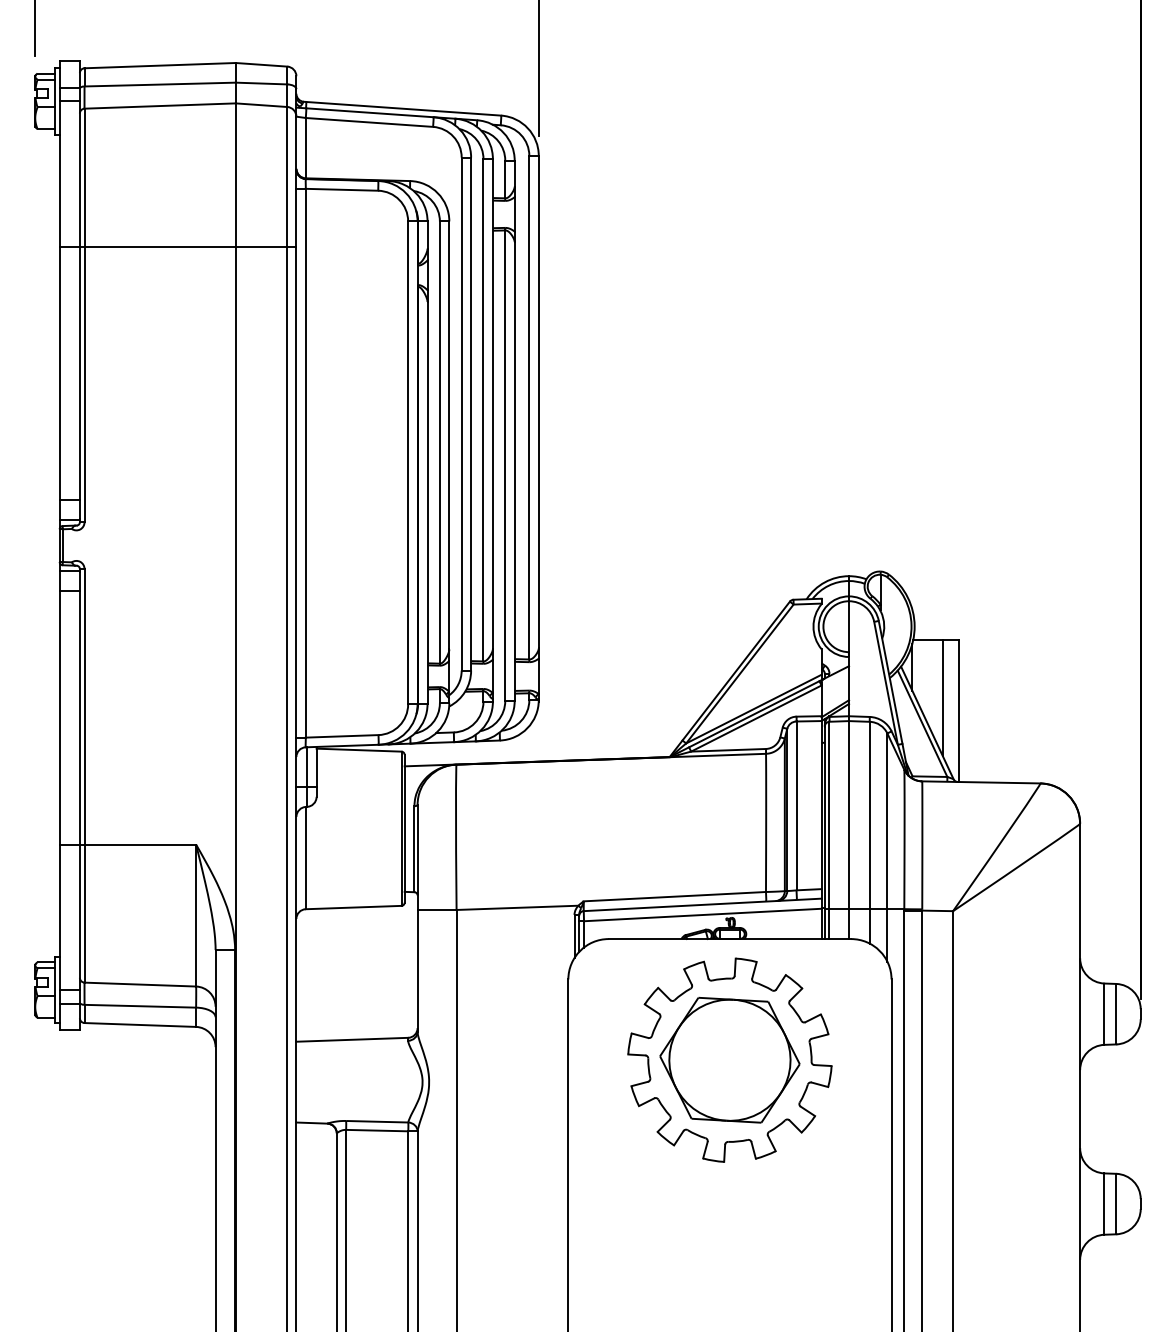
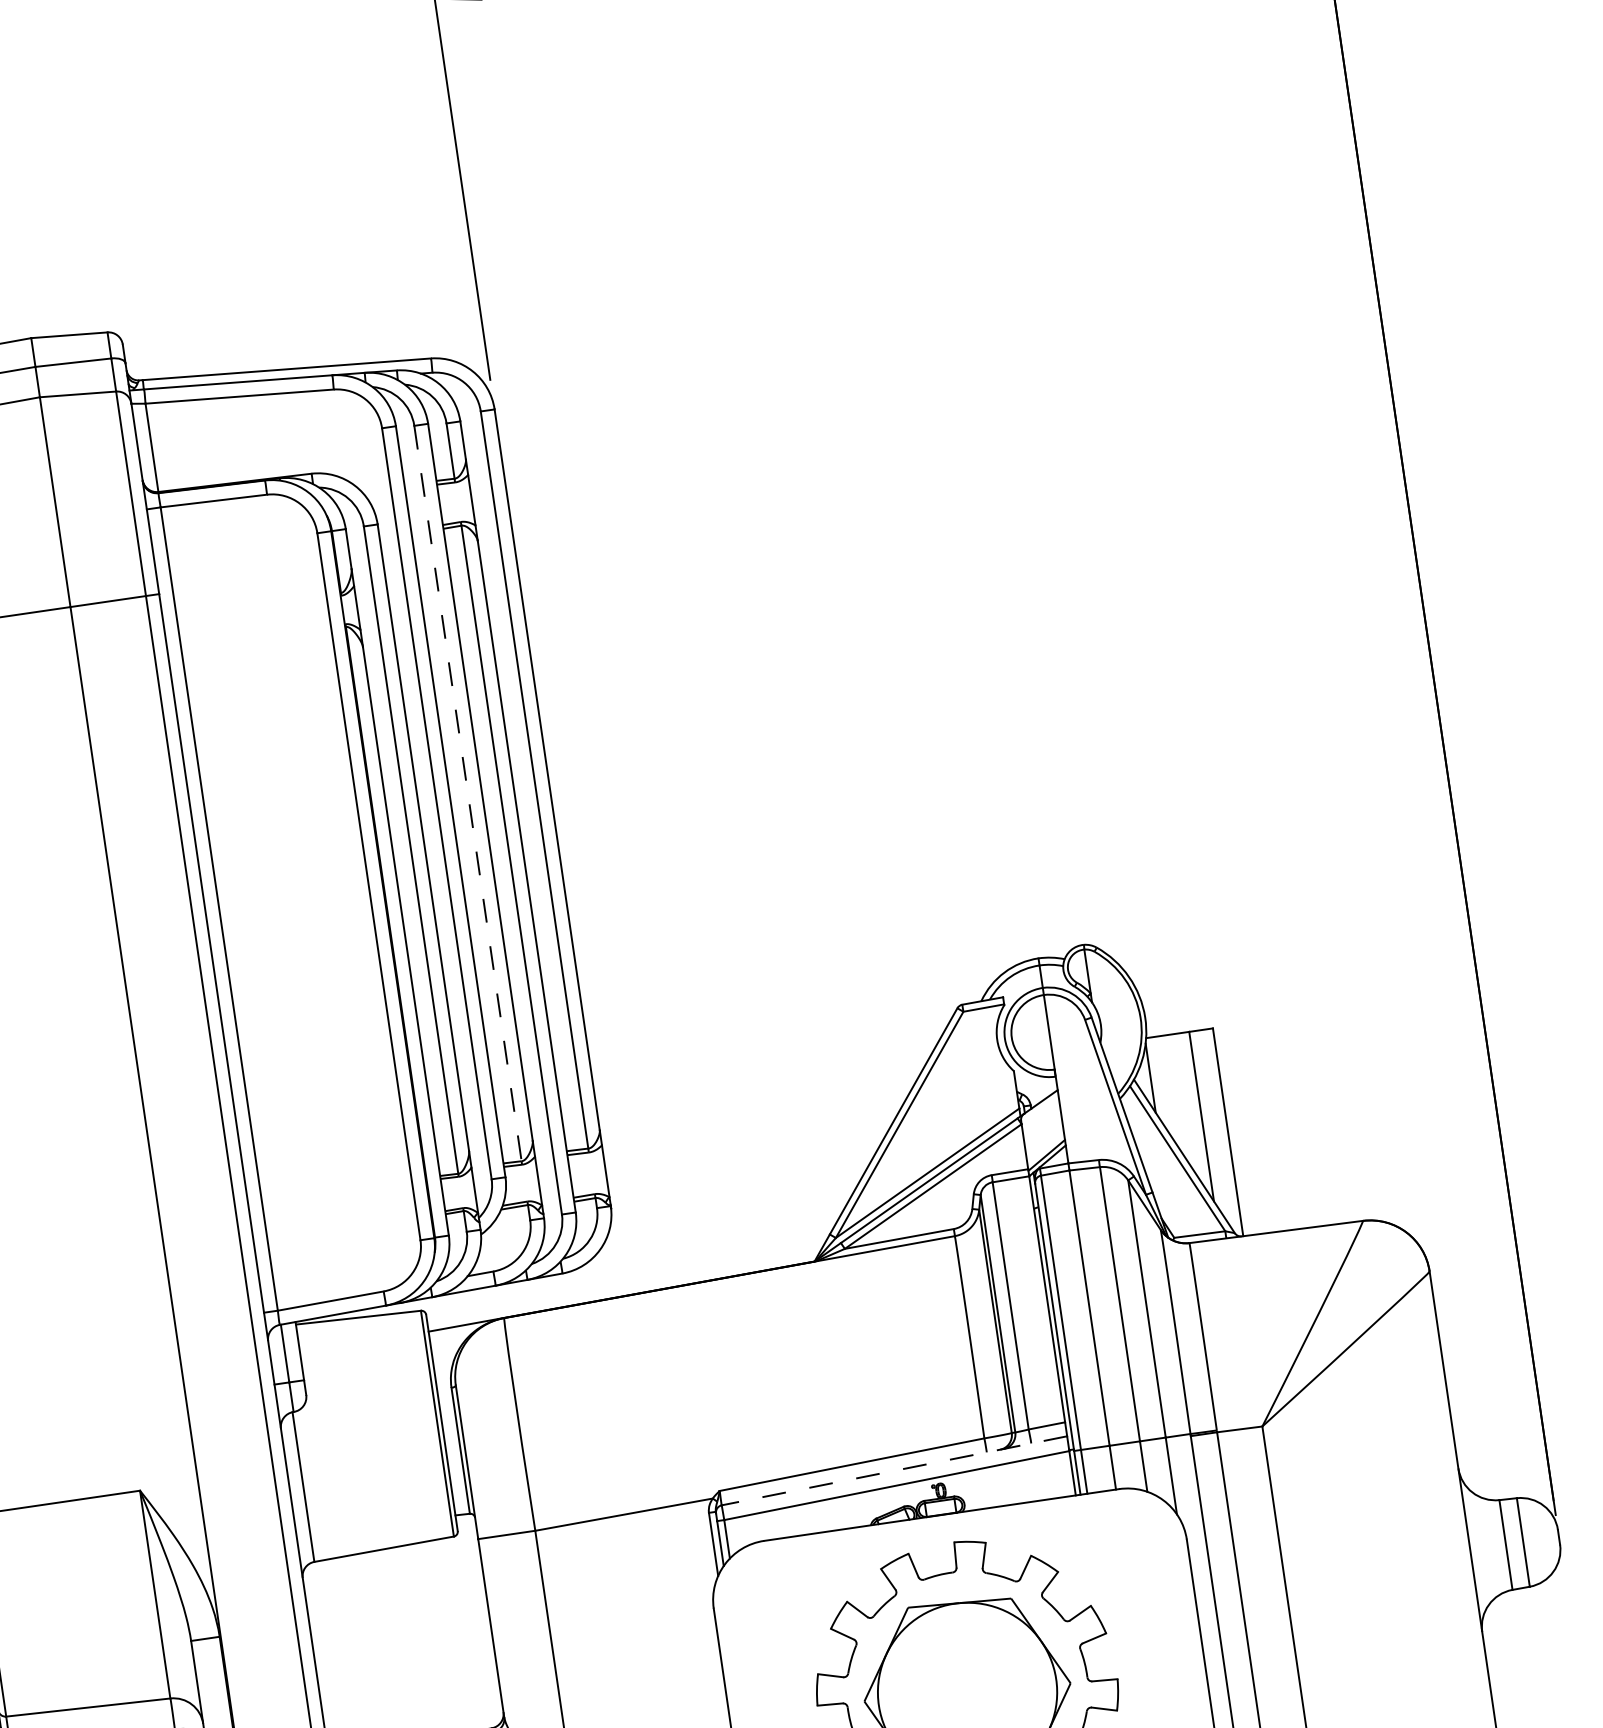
line: (483, 410) -> (468, 793), solid -> dashed
line: (702, 904) -> (894, 1470), solid -> dashed

